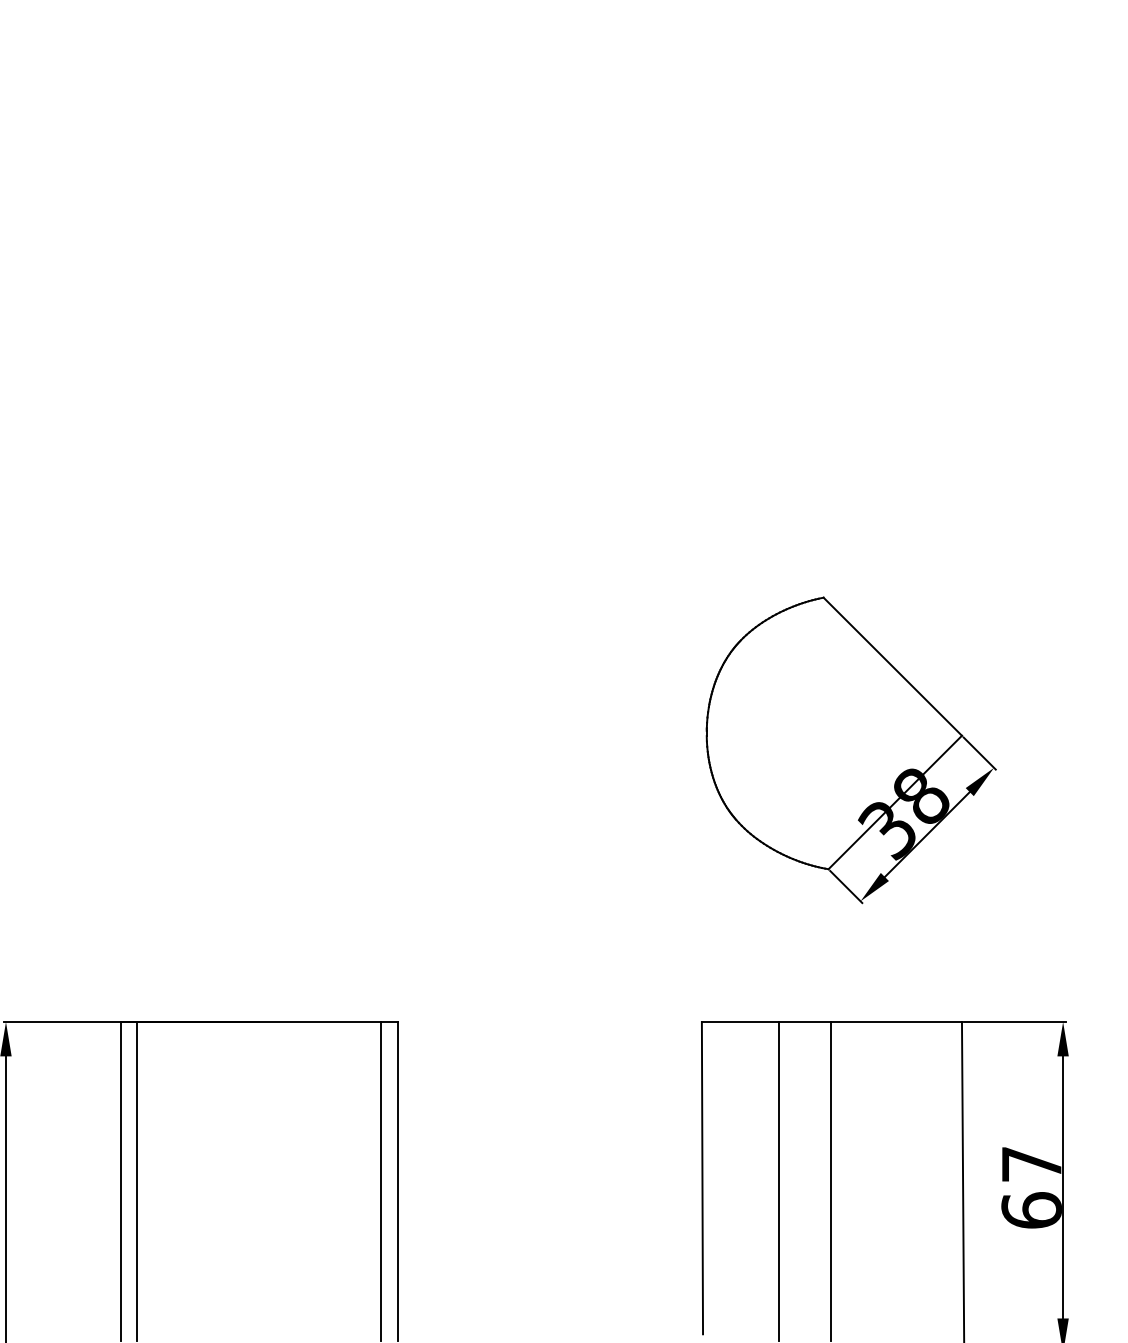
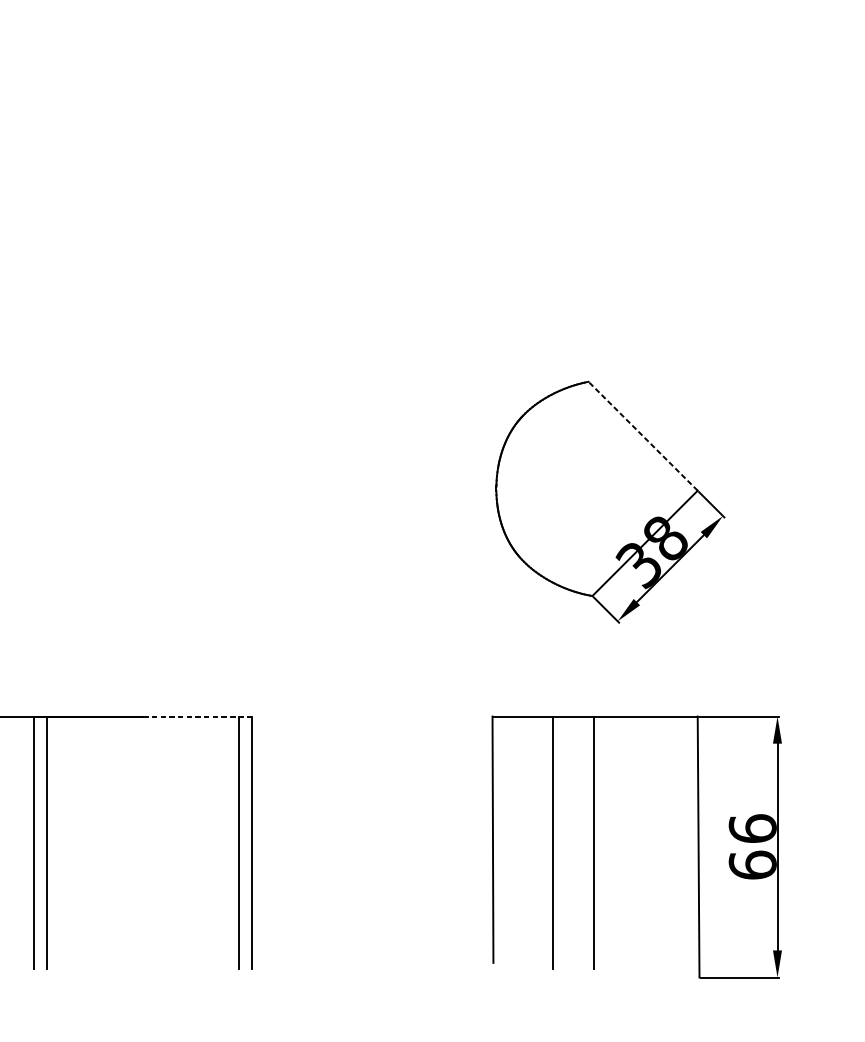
line: (892, 666) -> (642, 436), solid -> dashed
line: (328, 1022) -> (197, 716), solid -> dashed
text: (1031, 1163) -> (752, 828), 67 -> 66

